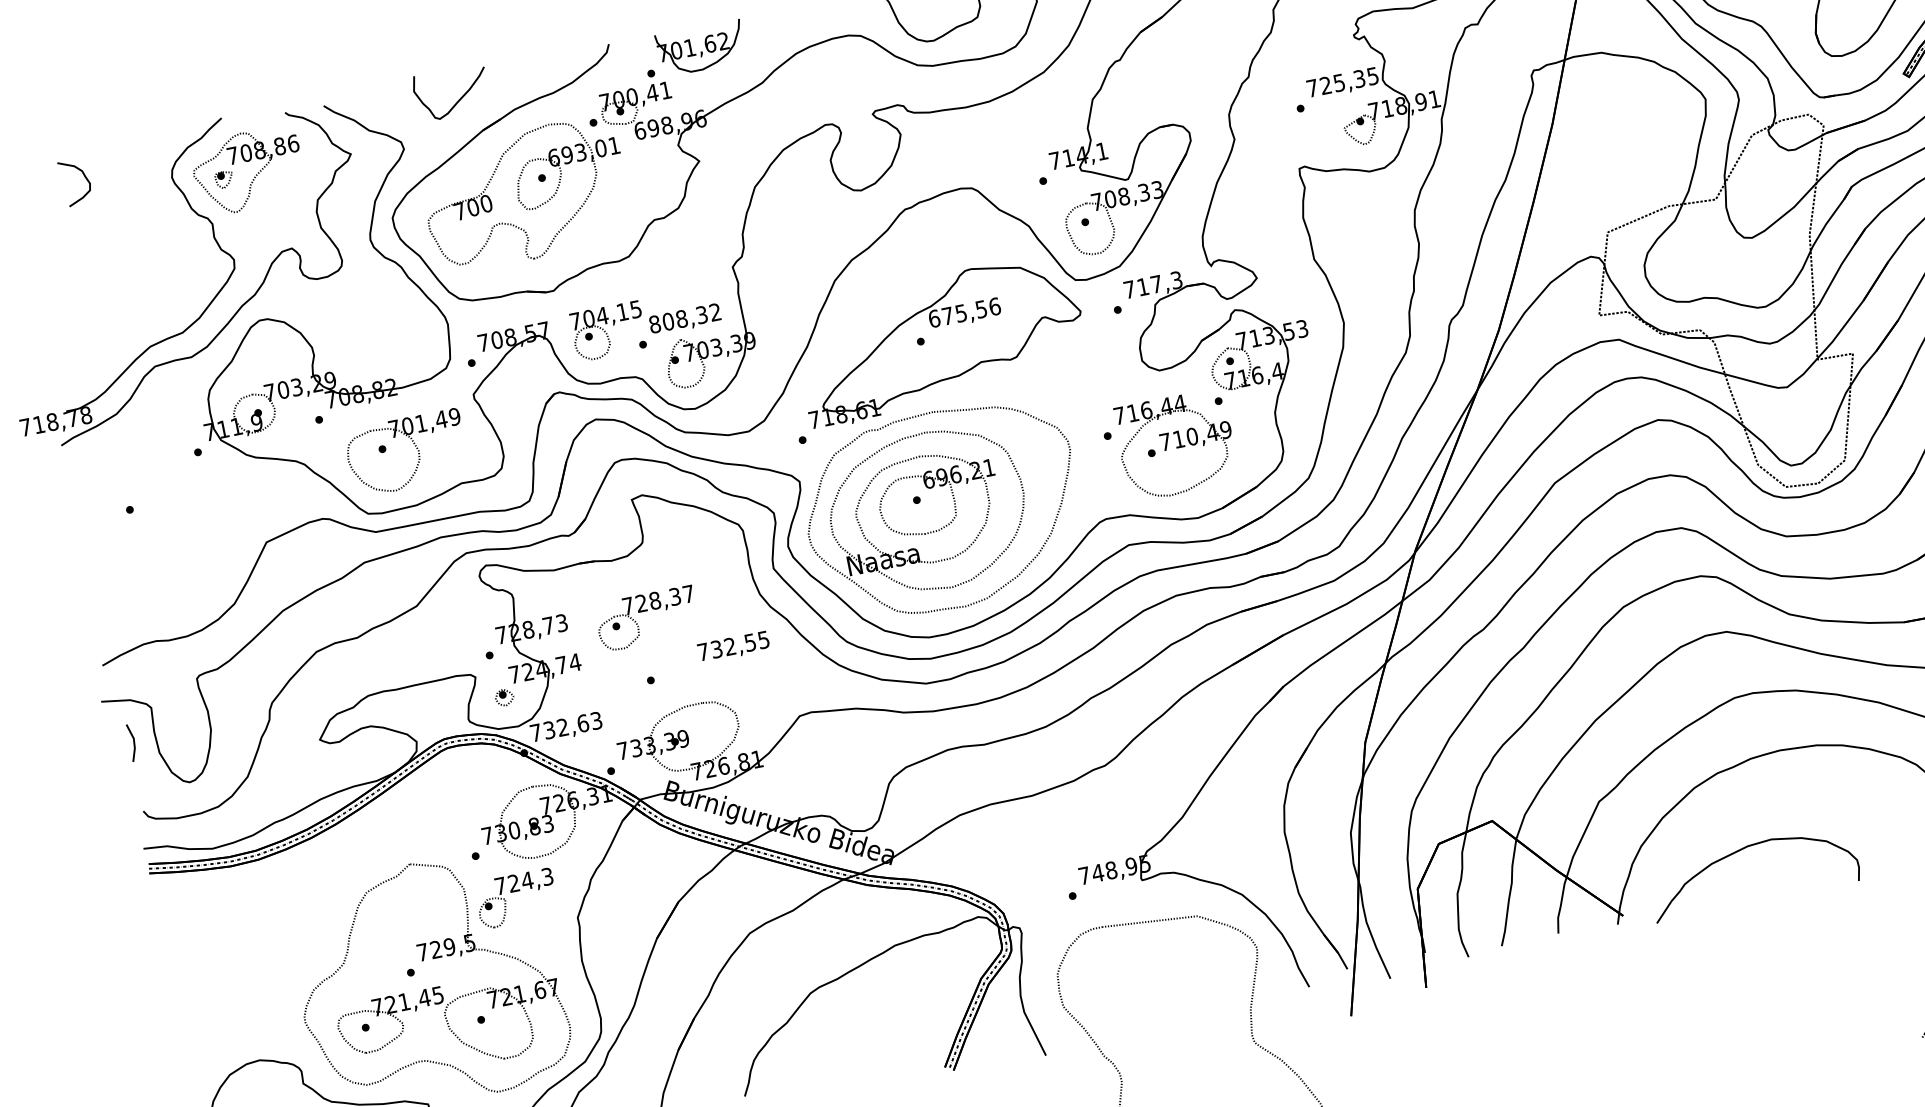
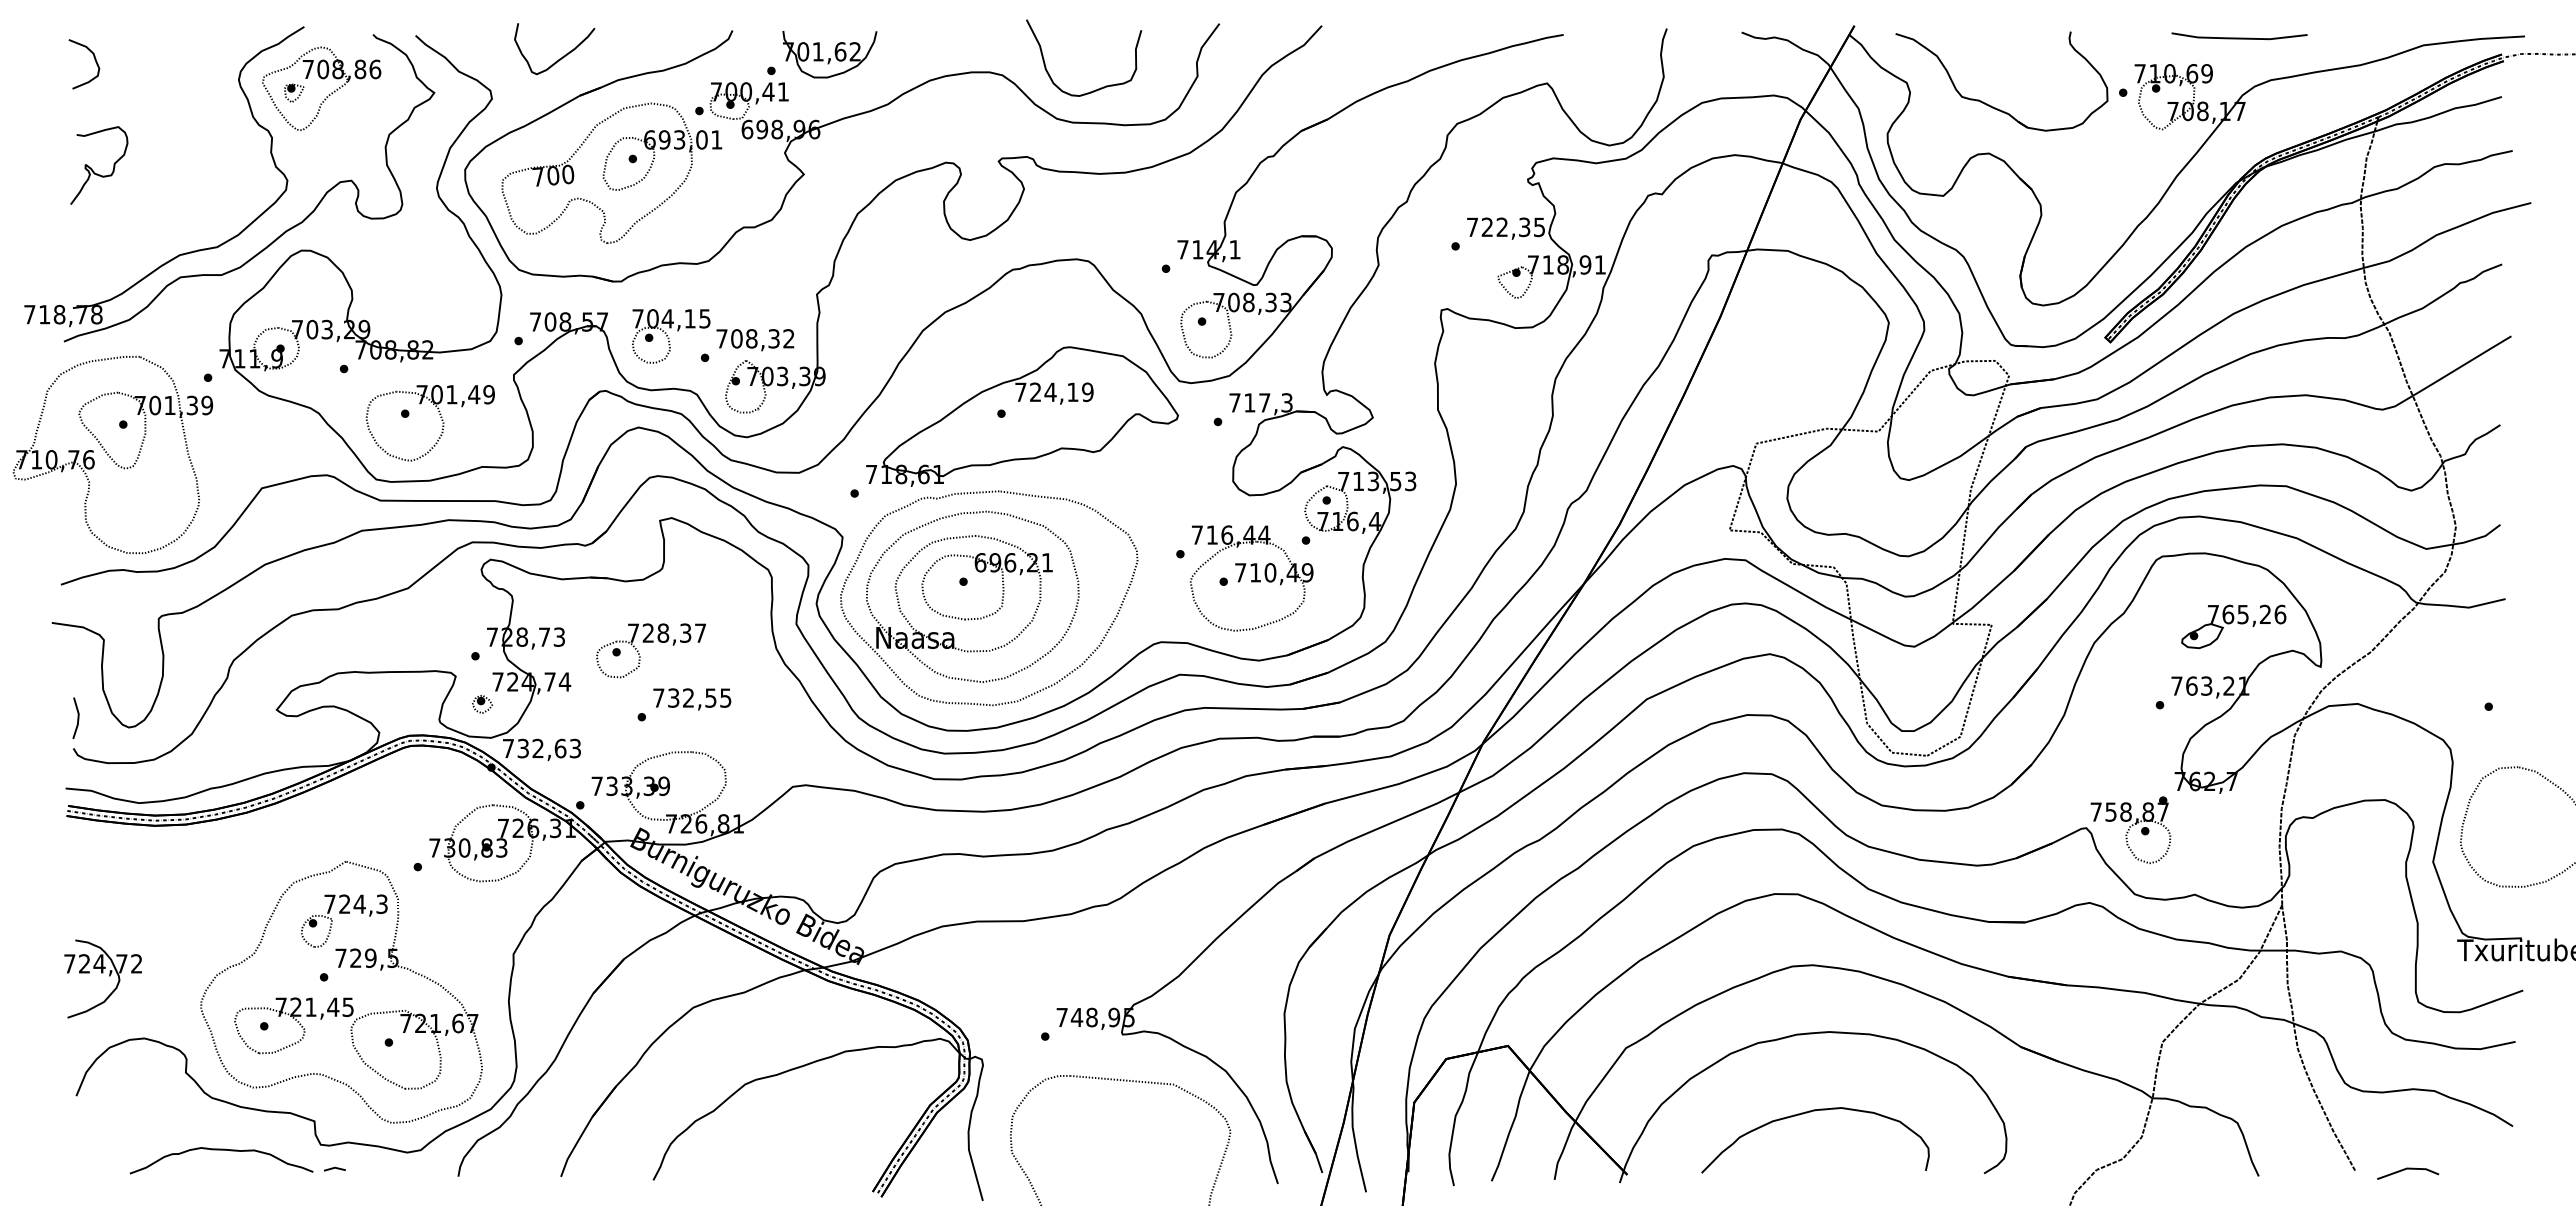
text: (1338, 83) -> (1501, 227), 725,35 -> 722,35
curve: (84, 177) -> (94, 60), moved
curve: (57, 285) -> (93, 170), added
text: (964, 312) -> (1054, 392), 675,56 -> 724,19
text: (654, 324) -> (721, 338), 808,32 -> 708,32
part: (125, 539) -> (112, 455), added
text: (734, 647) -> (692, 699), moved
line: (133, 741) -> (77, 717), moved
curve: (1741, 850) -> (1807, 1113), moved
part: (514, 892) -> (343, 913), moved
part: (211, 1013) -> (102, 978), added

